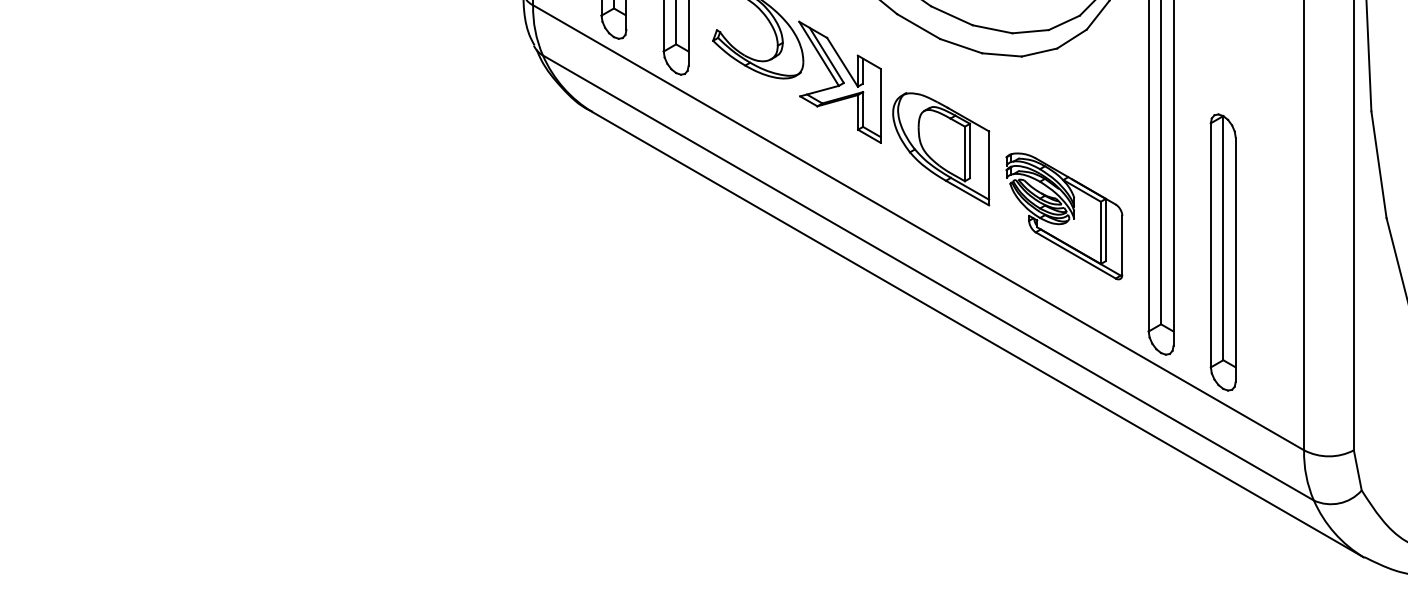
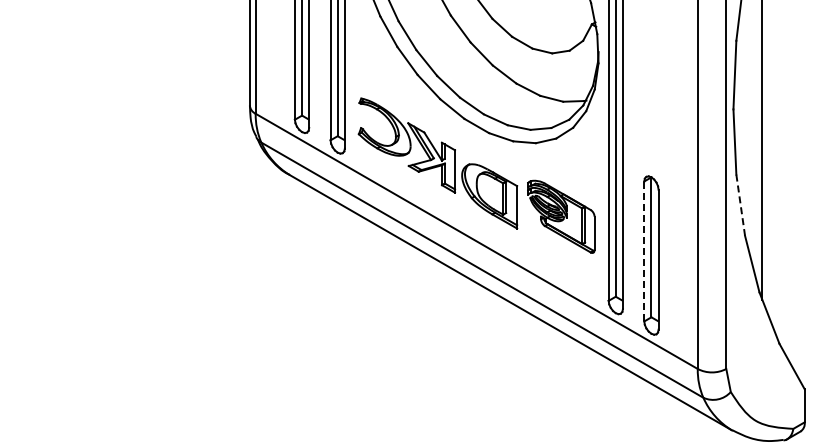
line: (1378, 165) -> (740, 205), solid -> dashed
part: (1064, 215) -> (561, 216), moved
line: (1211, 245) -> (644, 251), solid -> dashed

